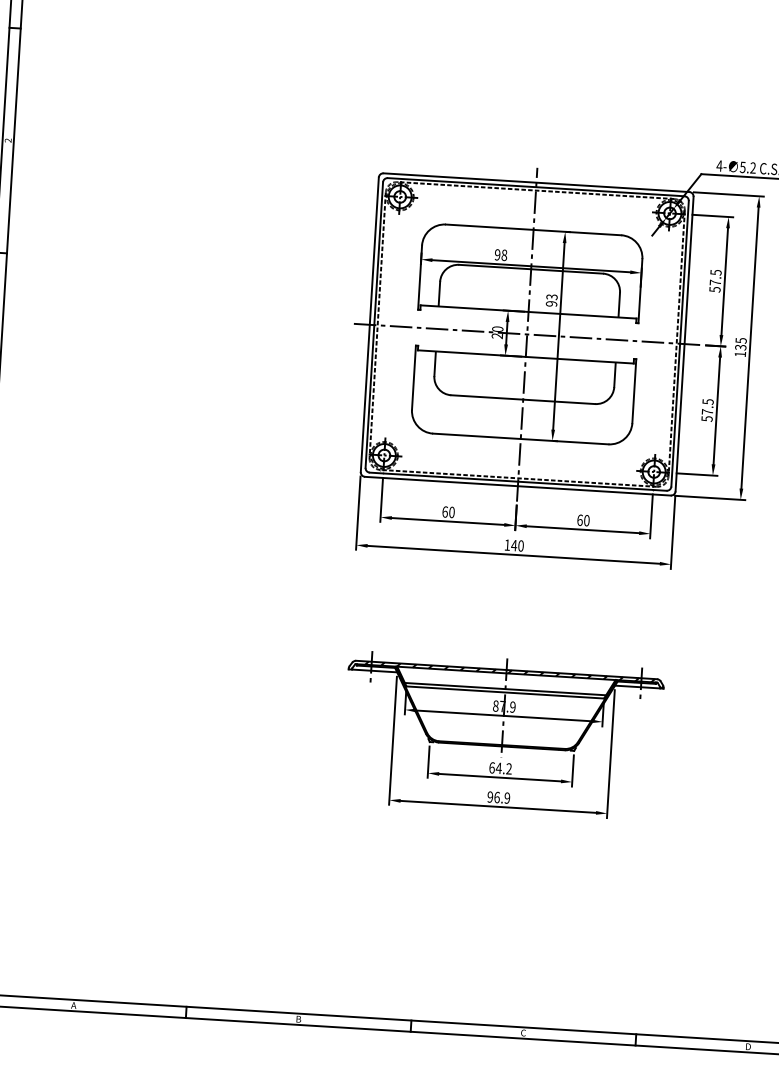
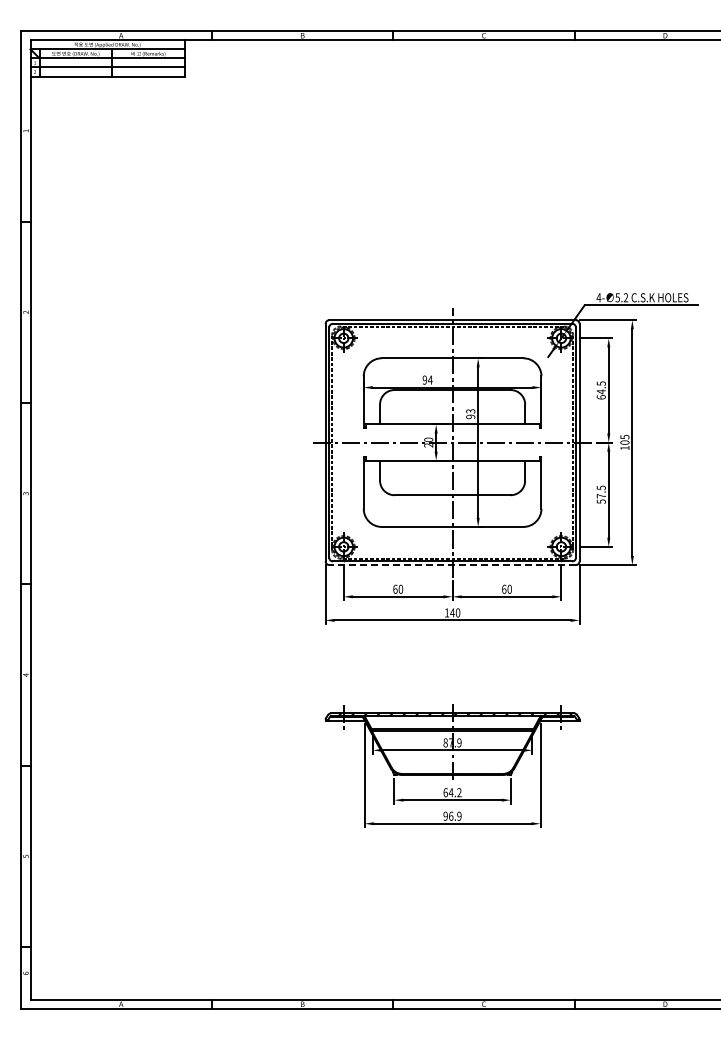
text: (504, 254) -> (430, 379), 98 -> 94
text: (714, 286) -> (600, 394), 57.5 -> 64.5
text: (740, 347) -> (624, 442), 135 -> 105
line: (517, 486) -> (452, 565), solid -> dashed

